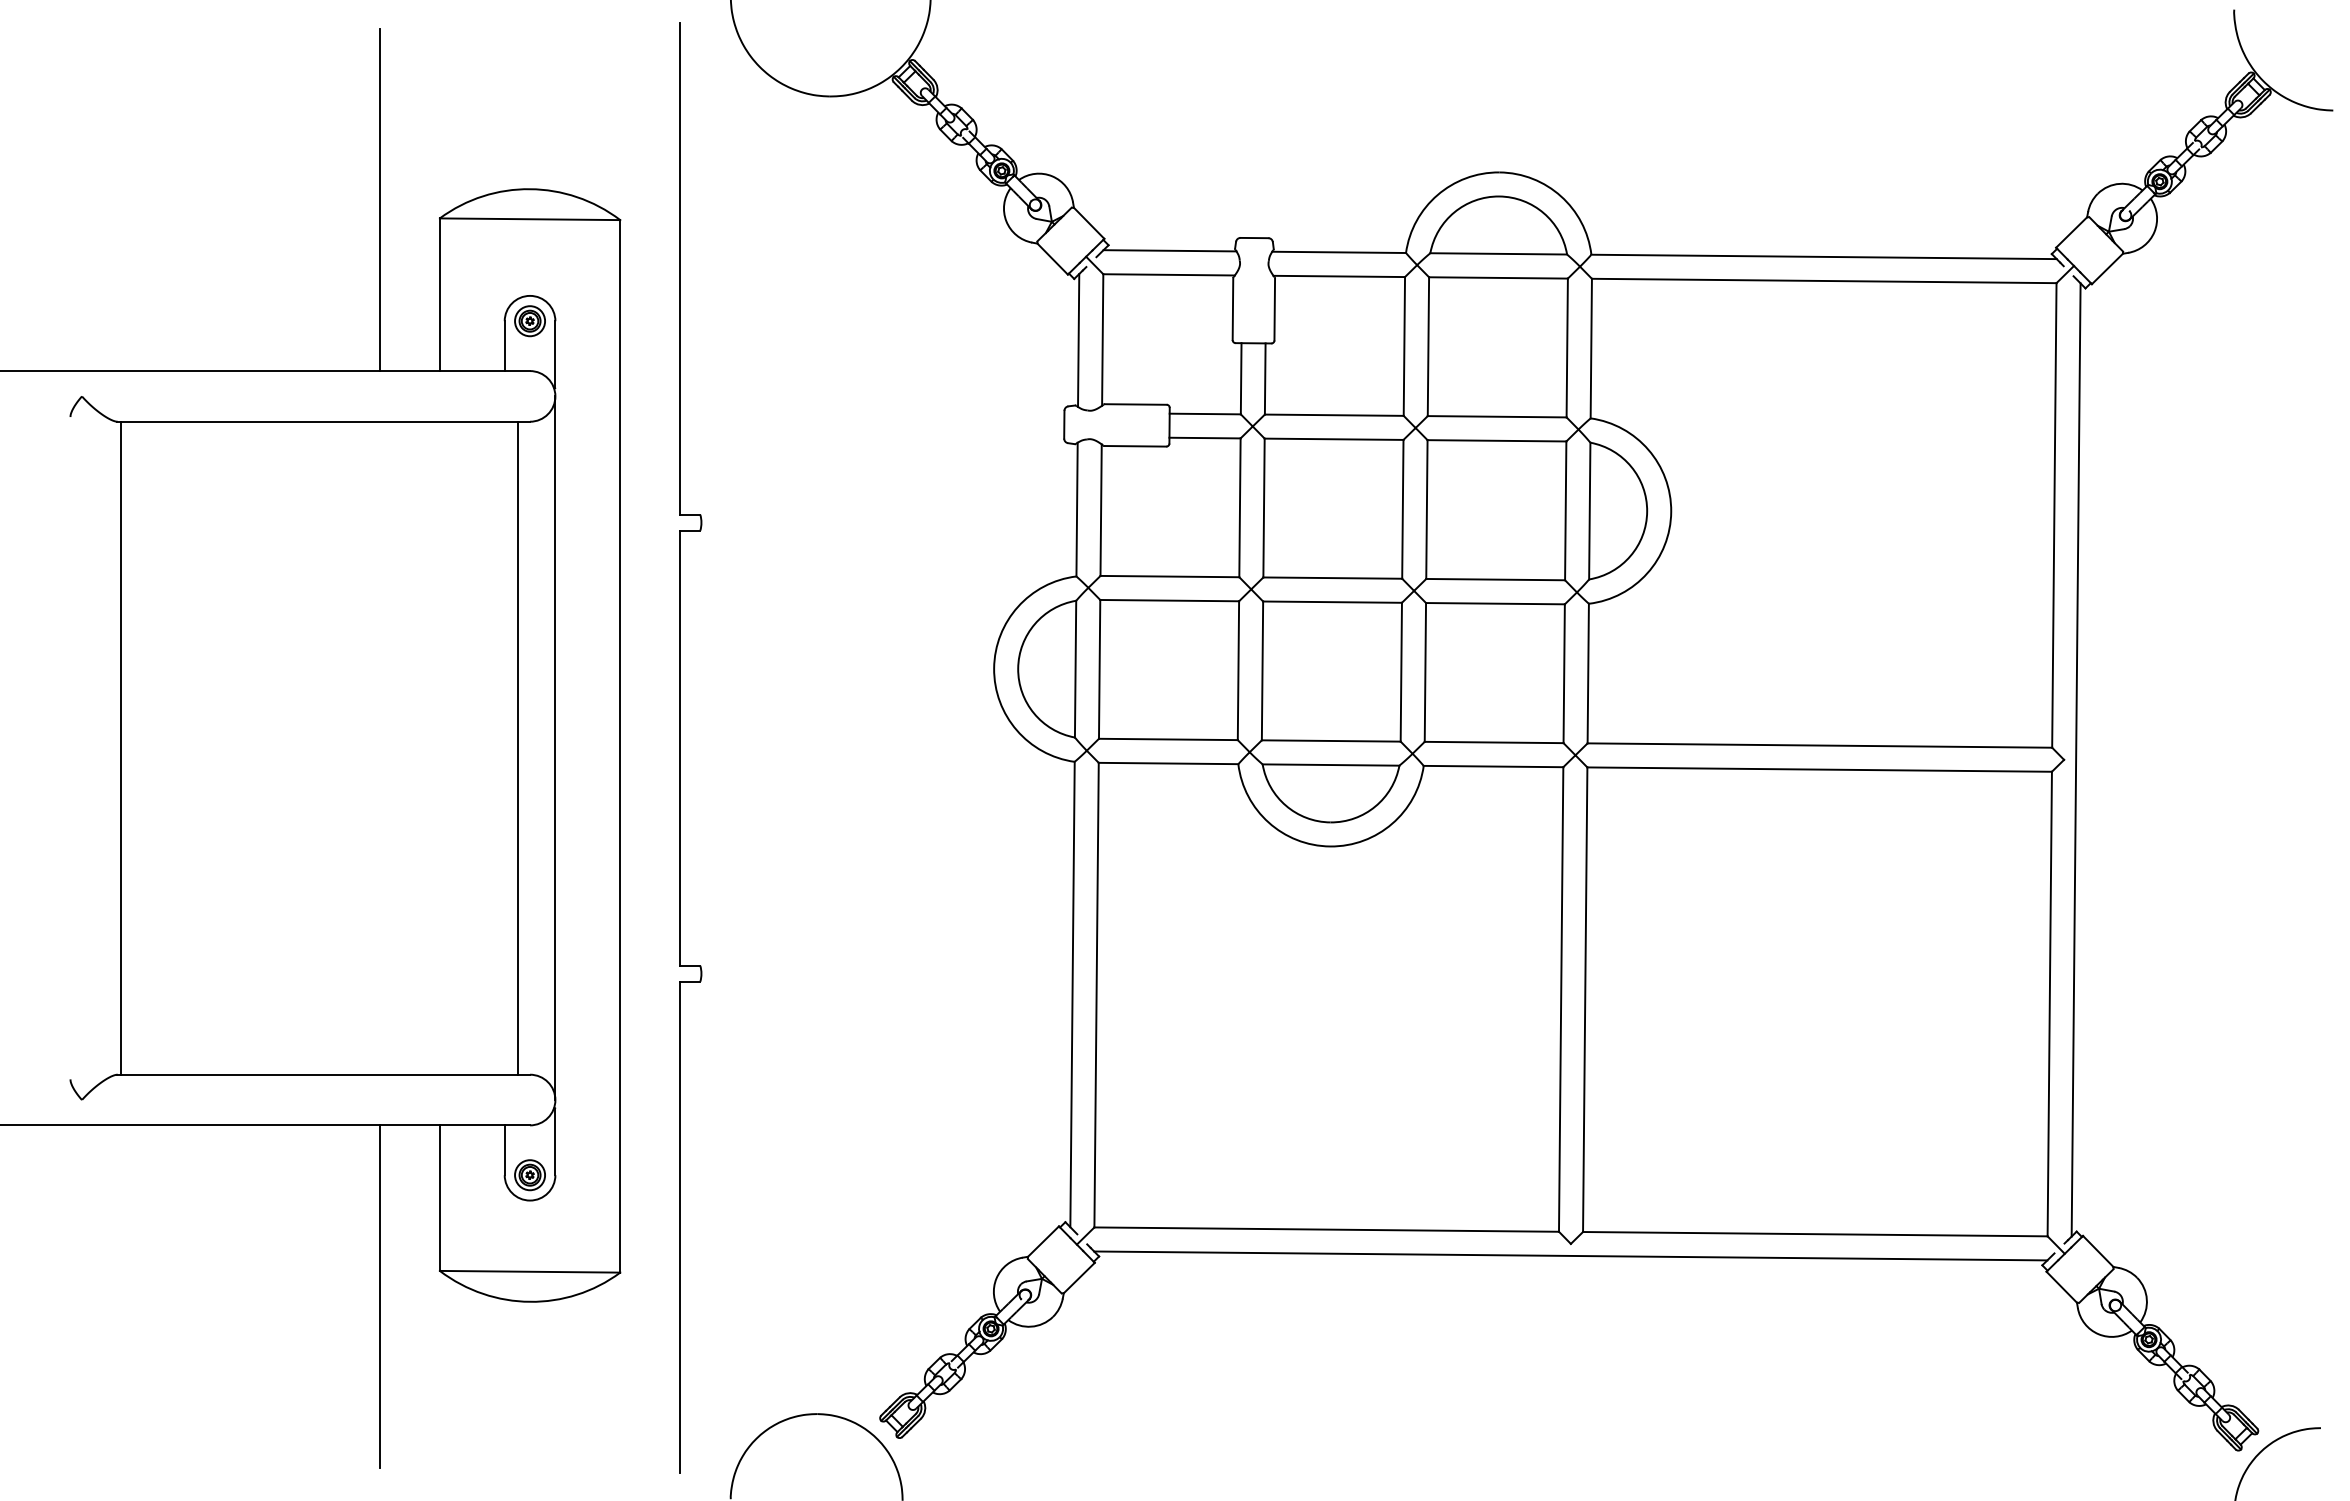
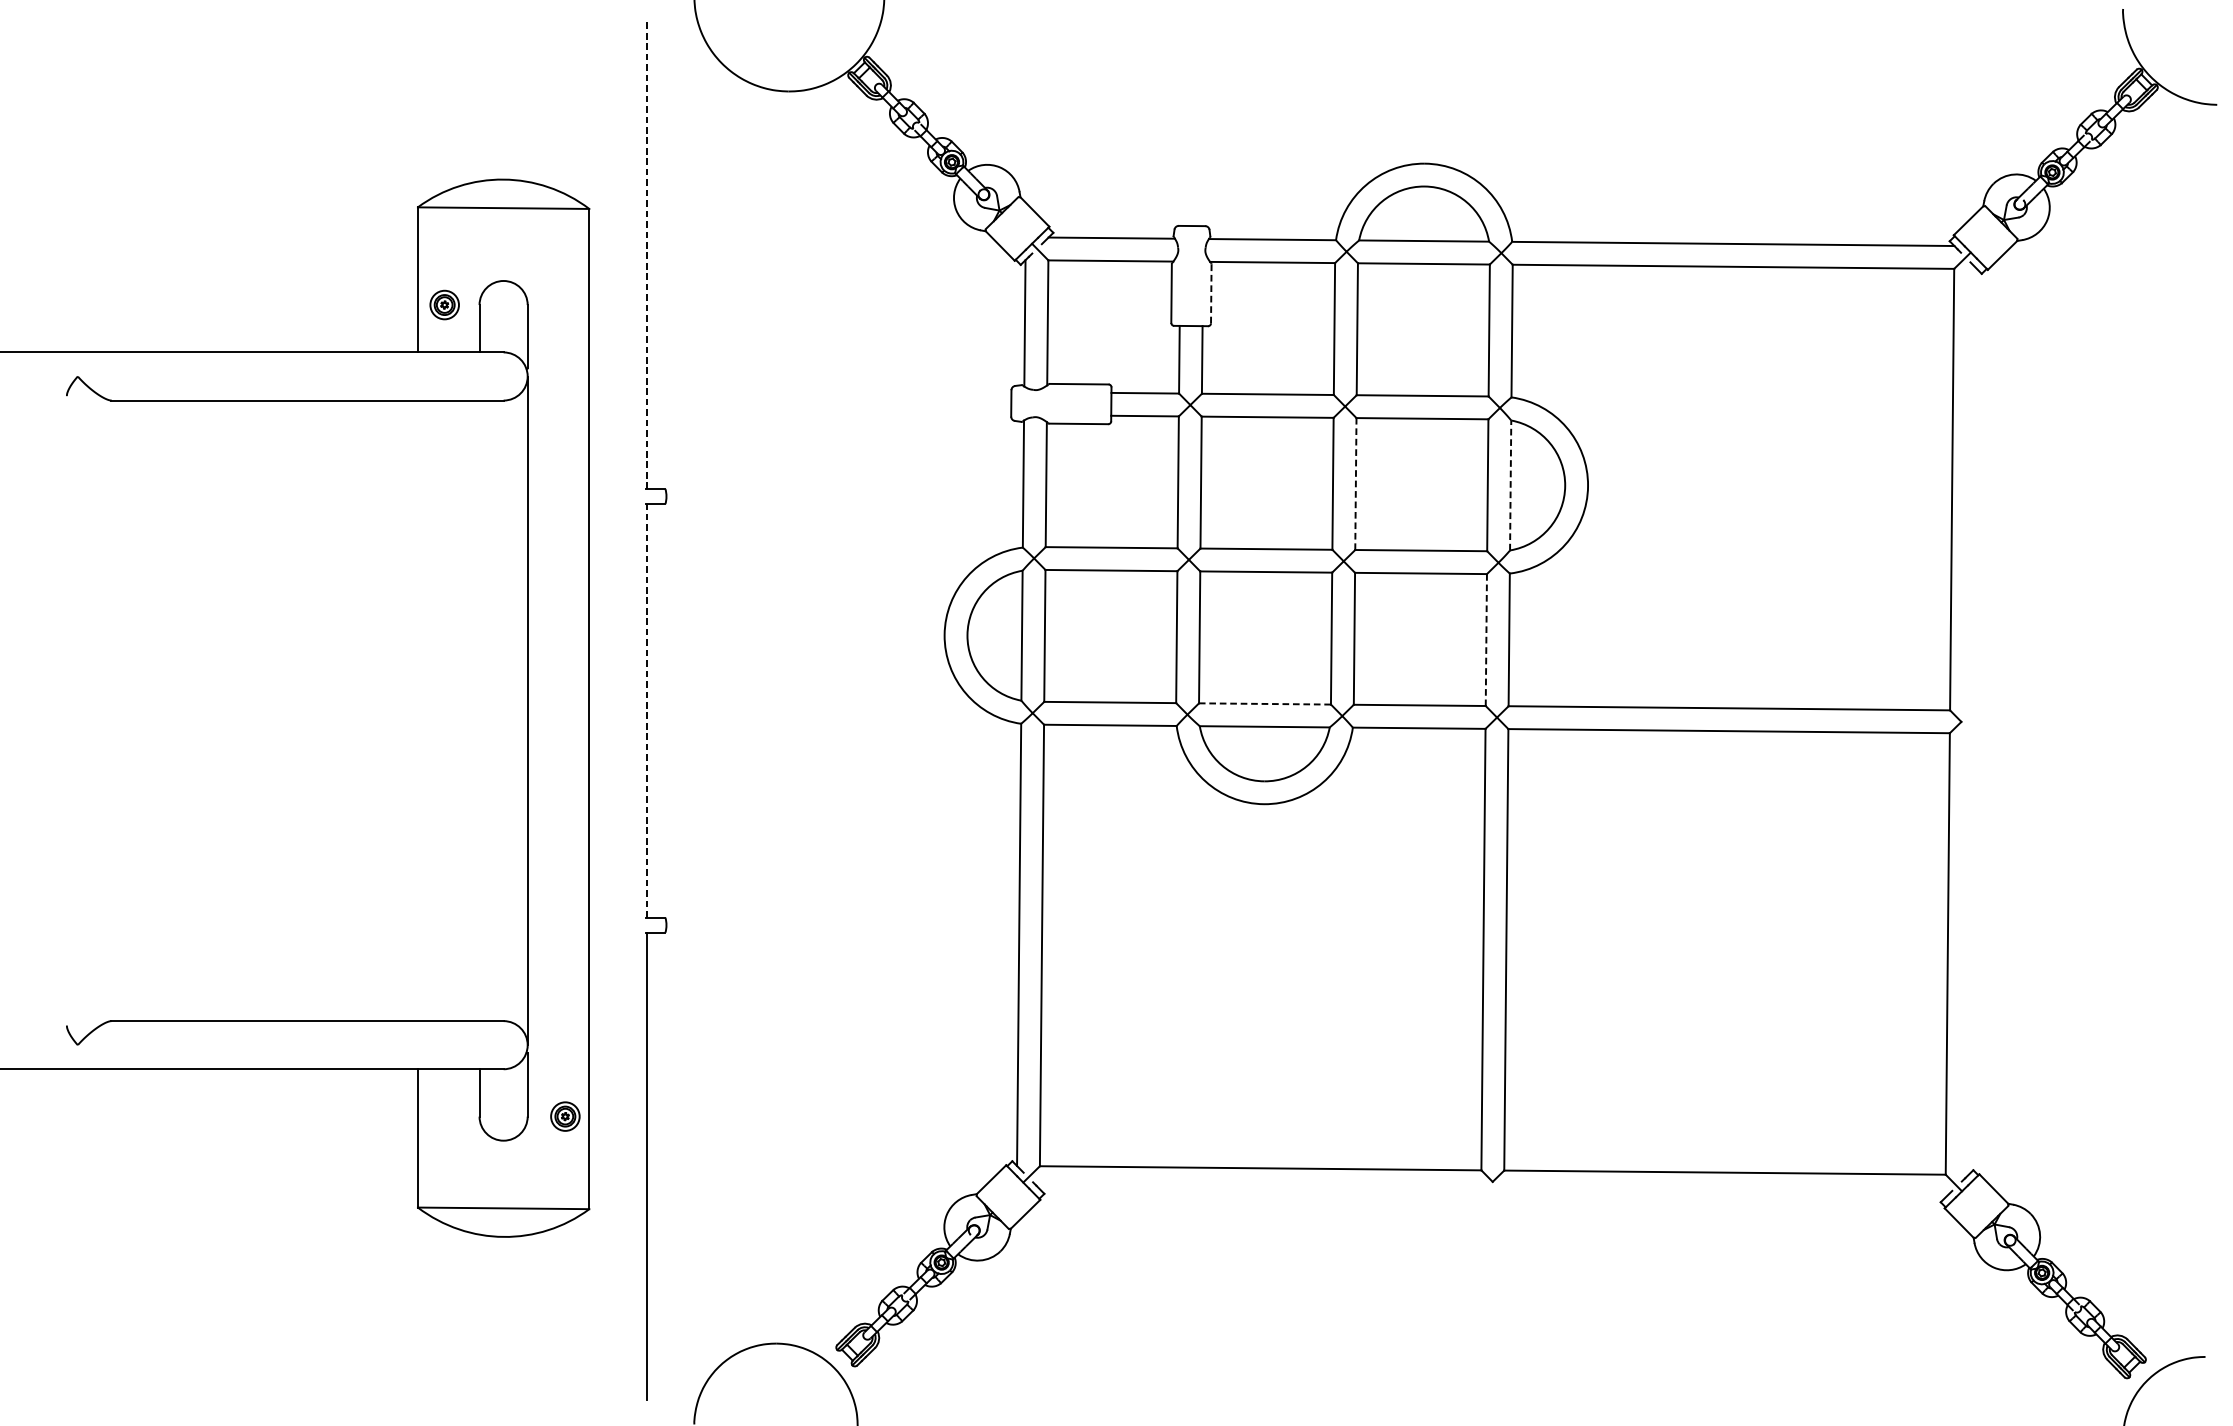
line: (379, 199) -> (360, 189), removed
line: (680, 268) -> (646, 254), solid -> dashed
line: (1274, 308) -> (1211, 292), solid -> dashed
part: (529, 321) -> (444, 305), moved
line: (1426, 509) -> (1355, 483), solid -> dashed
line: (1589, 510) -> (1510, 484), solid -> dashed
line: (1564, 674) -> (1486, 640), solid -> dashed
line: (1330, 740) -> (1264, 703), solid -> dashed
line: (121, 747) -> (115, 710), removed
line: (518, 747) -> (492, 710), removed
line: (680, 748) -> (646, 711), solid -> dashed
line: (2075, 759) -> (1972, 721), removed
part: (529, 1175) -> (564, 1116), moved
line: (1570, 1255) -> (1492, 1192), removed
line: (379, 1296) -> (360, 1231), removed

